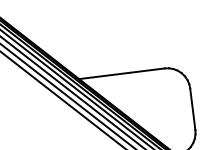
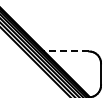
line: (121, 73) -> (66, 51), solid -> dashed

